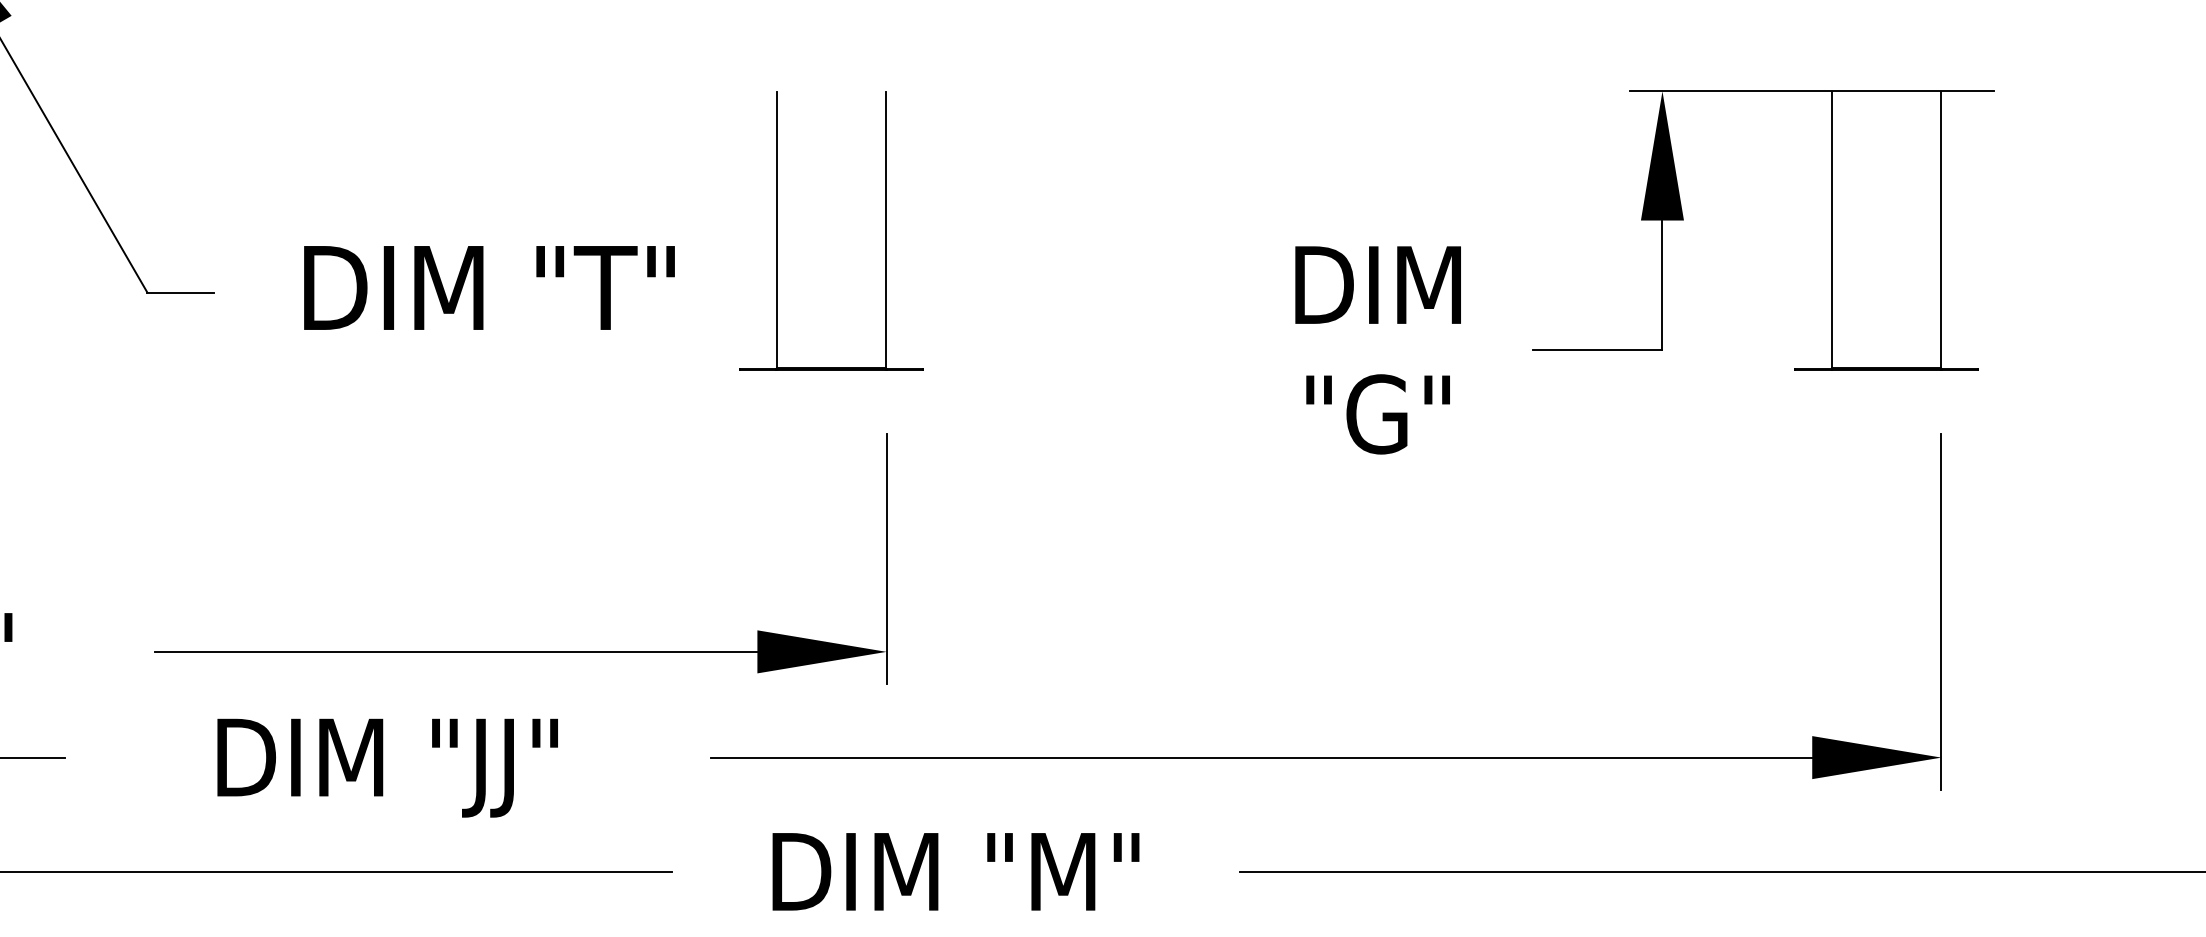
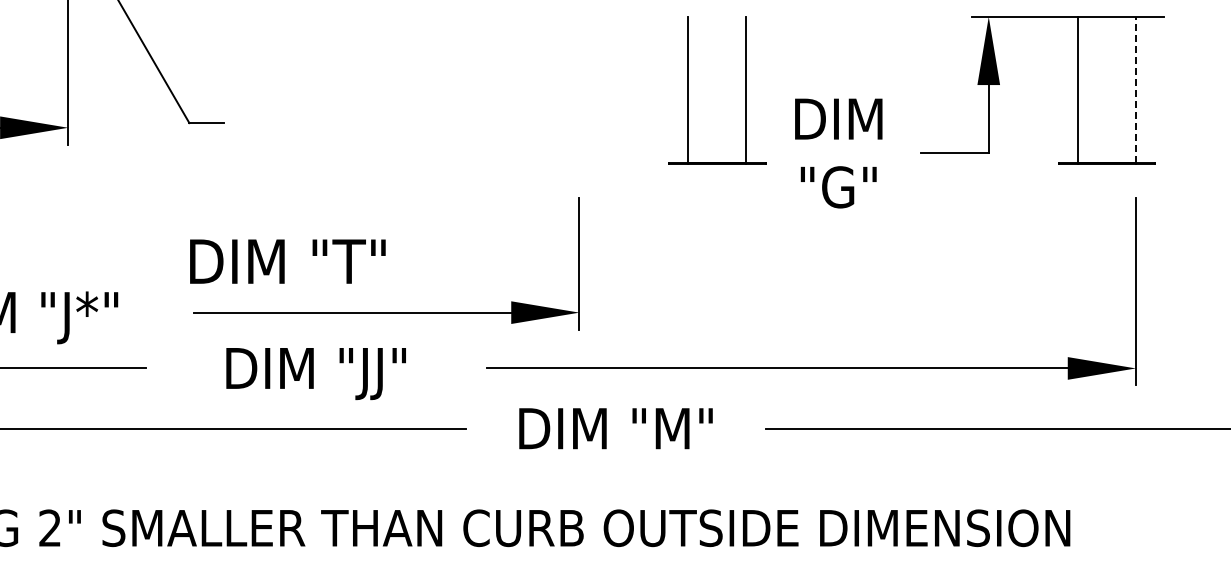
line: (1940, 228) -> (1135, 89), solid -> dashed
part: (884, 230) -> (745, 90), moved
text: (488, 287) -> (287, 261), moved

